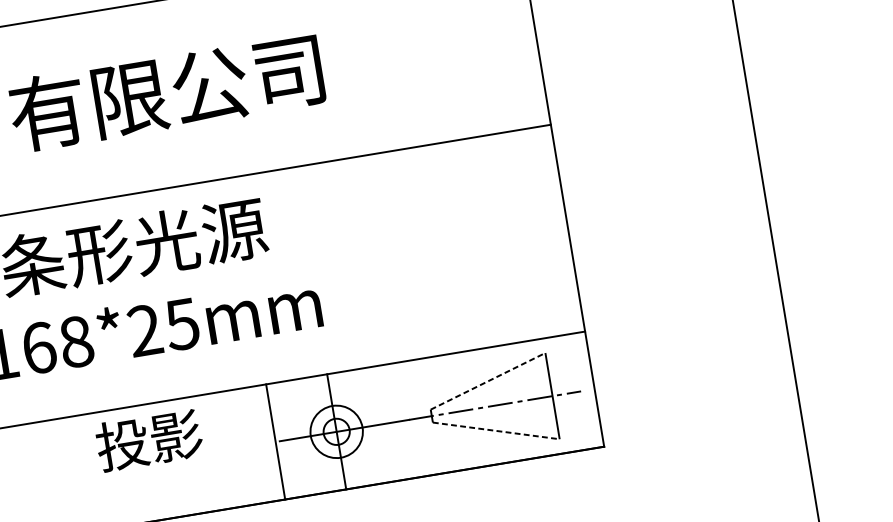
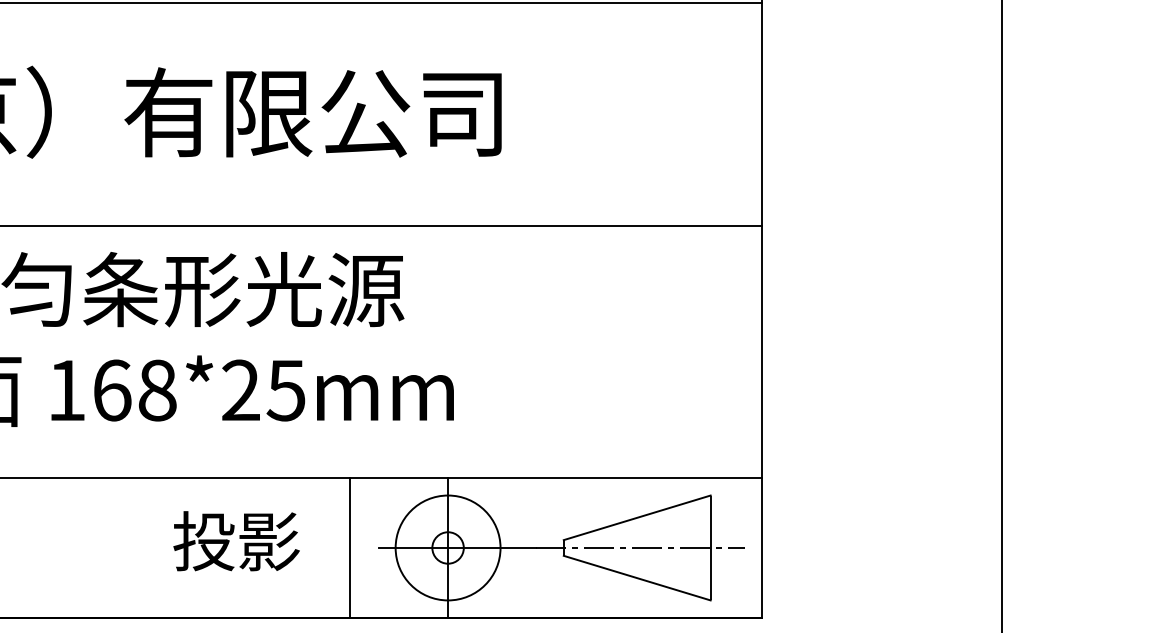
line: (488, 381) -> (637, 517), dashed -> solid
circle: (336, 431) -> (447, 547), size x1.67
line: (496, 431) -> (637, 578), dashed -> solid
text: (149, 440) -> (236, 541), moved
line: (275, 441) -> (349, 547), moved

